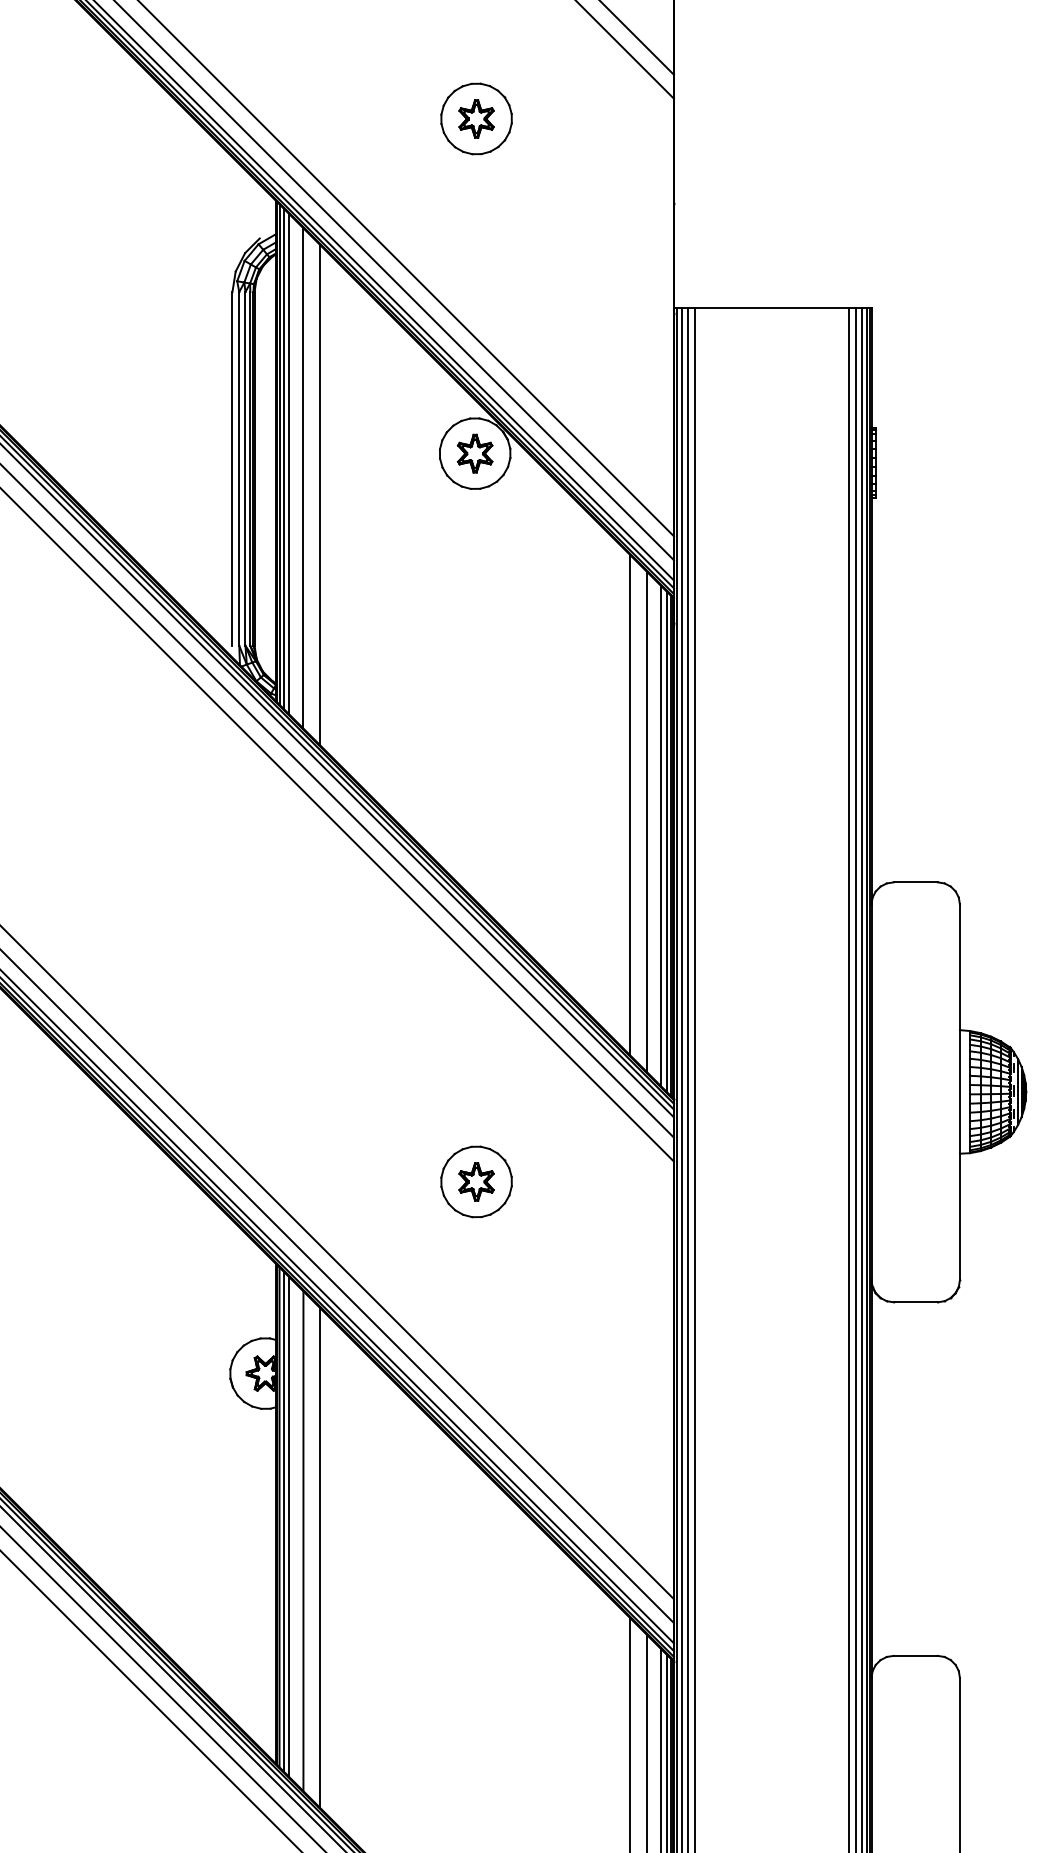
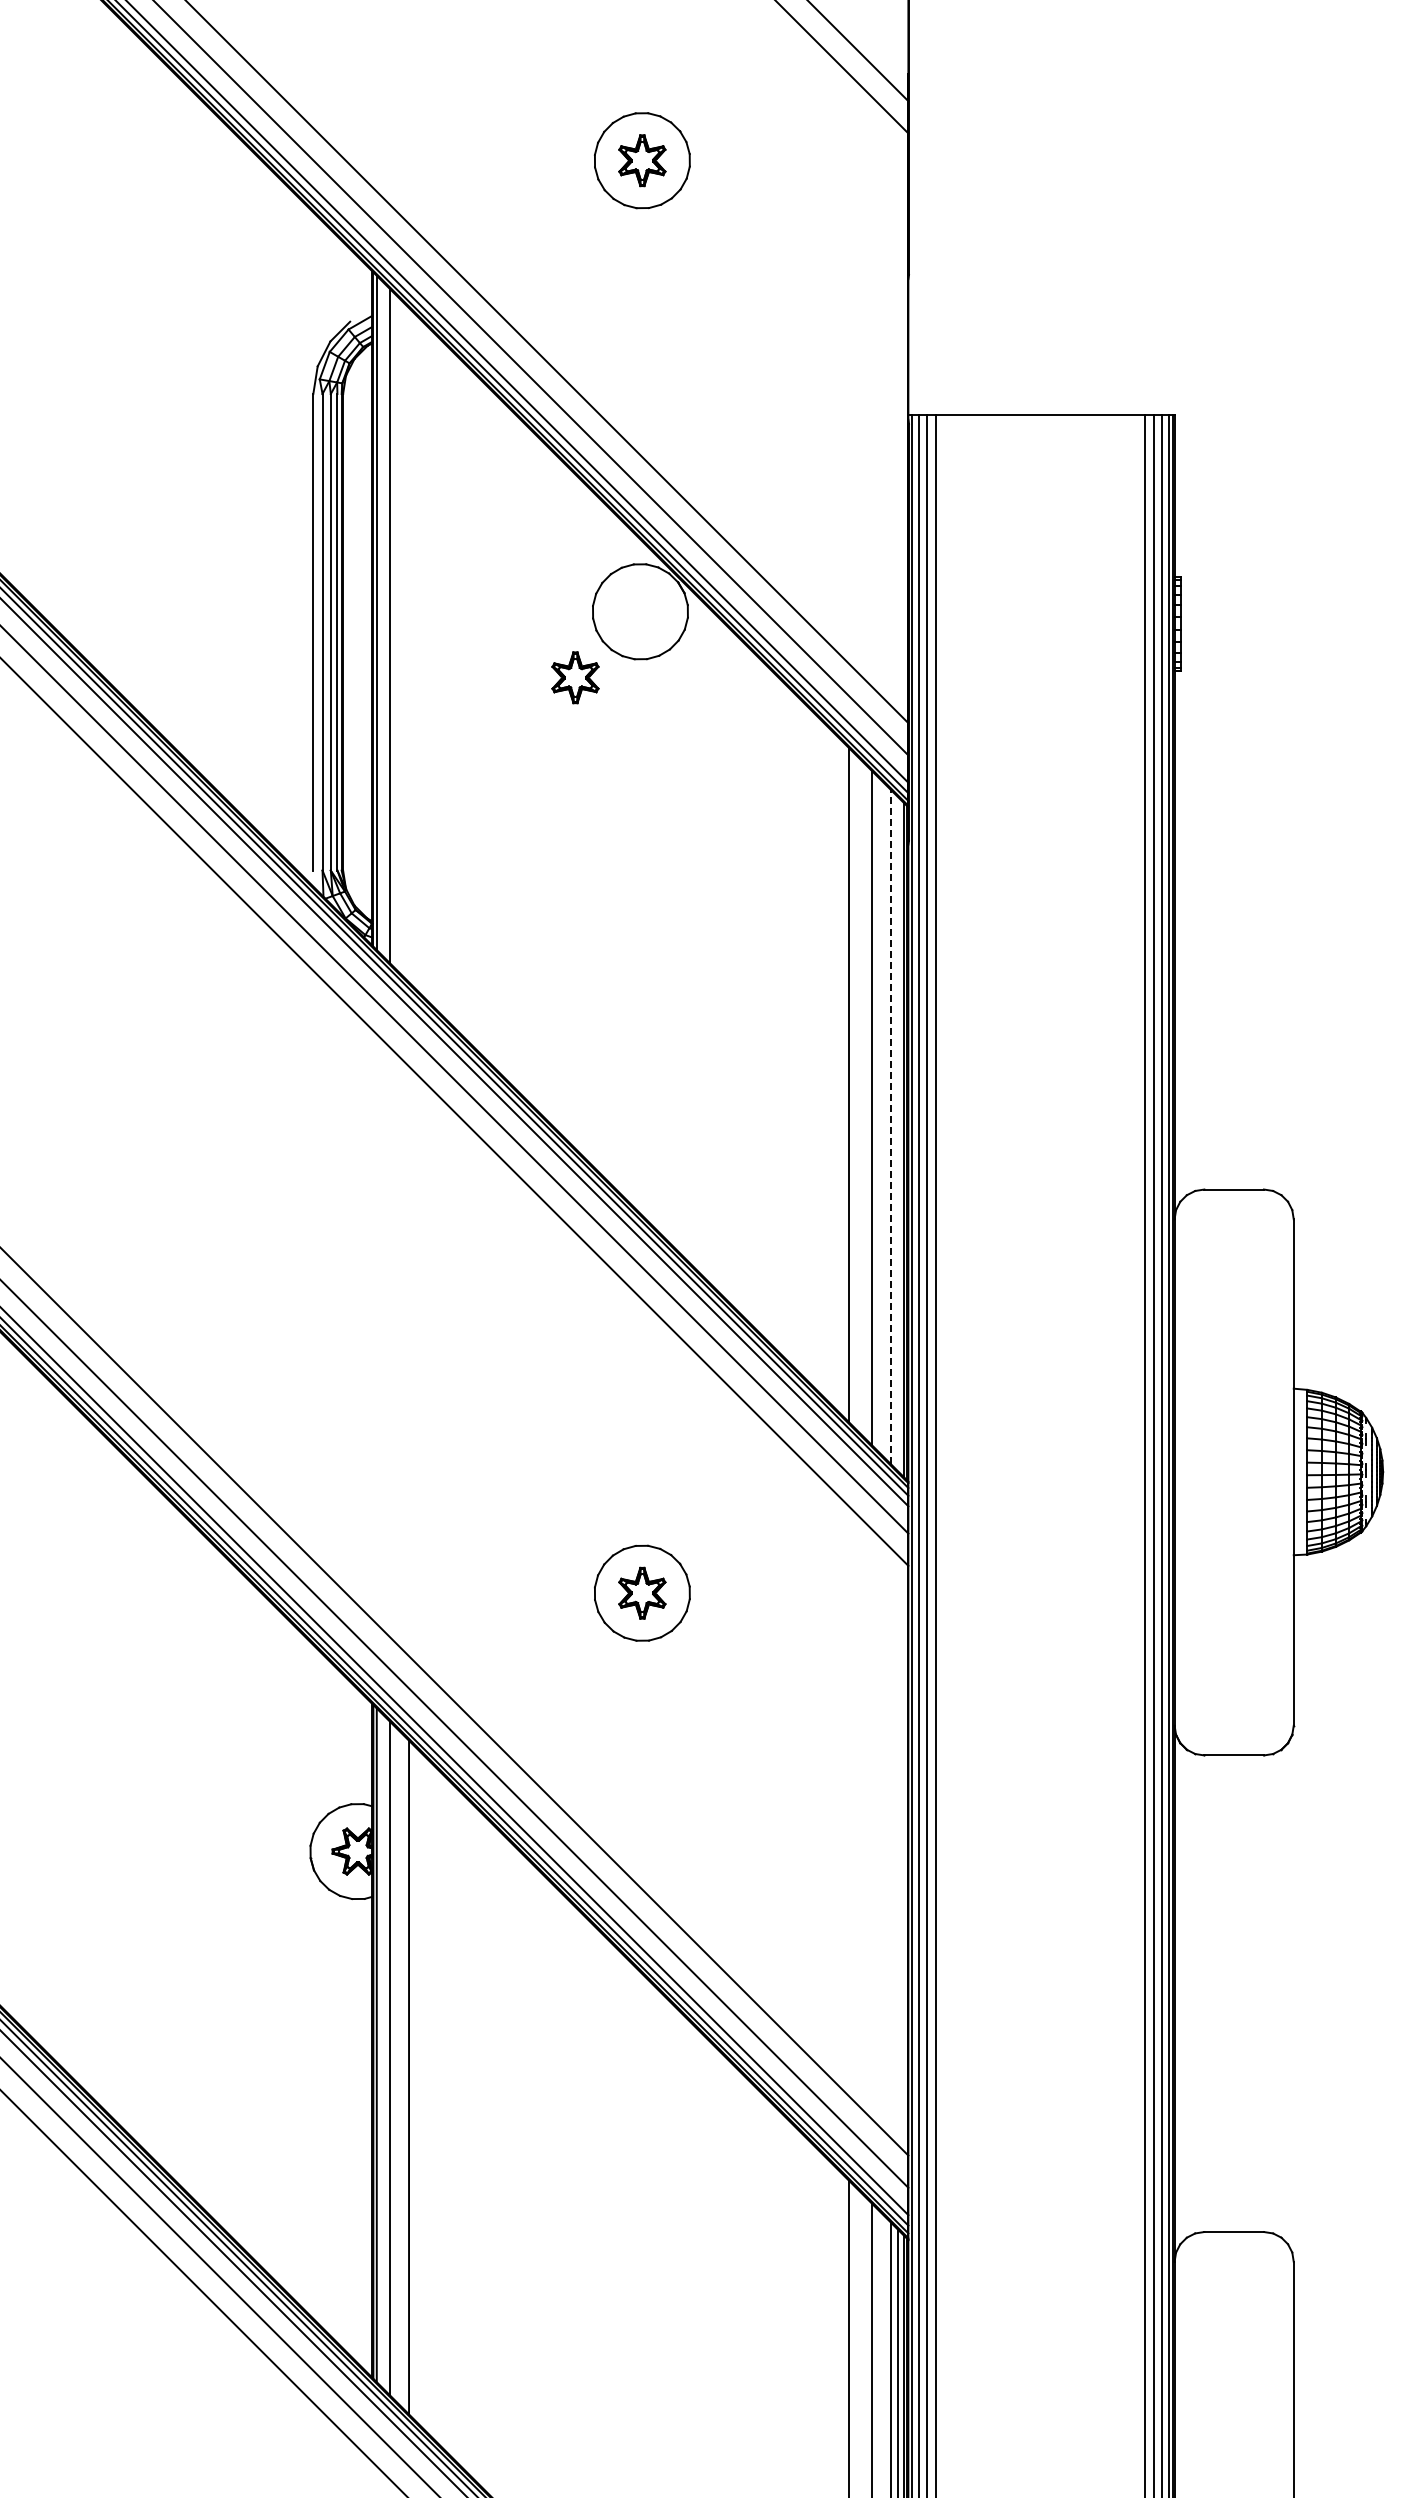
part: (475, 453) -> (575, 677), moved
line: (283, 458) -> (382, 618), removed
line: (303, 478) -> (409, 645), removed
line: (320, 495) -> (431, 667), removed
line: (660, 835) -> (890, 1126), solid -> dashed
line: (666, 841) -> (898, 1134), removed
line: (283, 1521) -> (382, 2050), removed
line: (320, 1558) -> (431, 2100), removed

